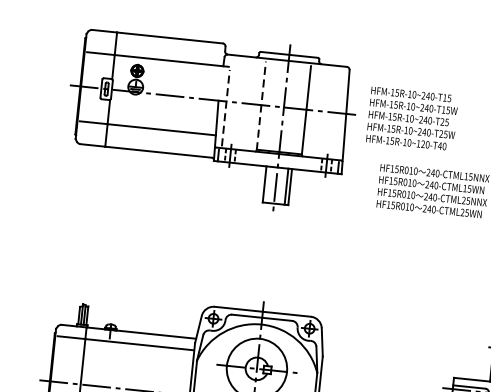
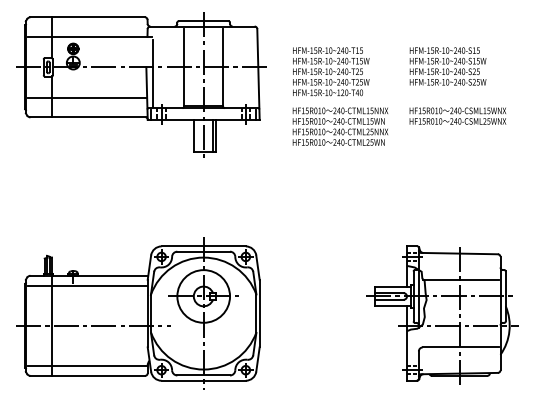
line: (260, 105) -> (183, 67), dashed -> solid
line: (226, 107) -> (153, 72), dashed -> solid
text: (412, 118) -> (331, 71), moved

